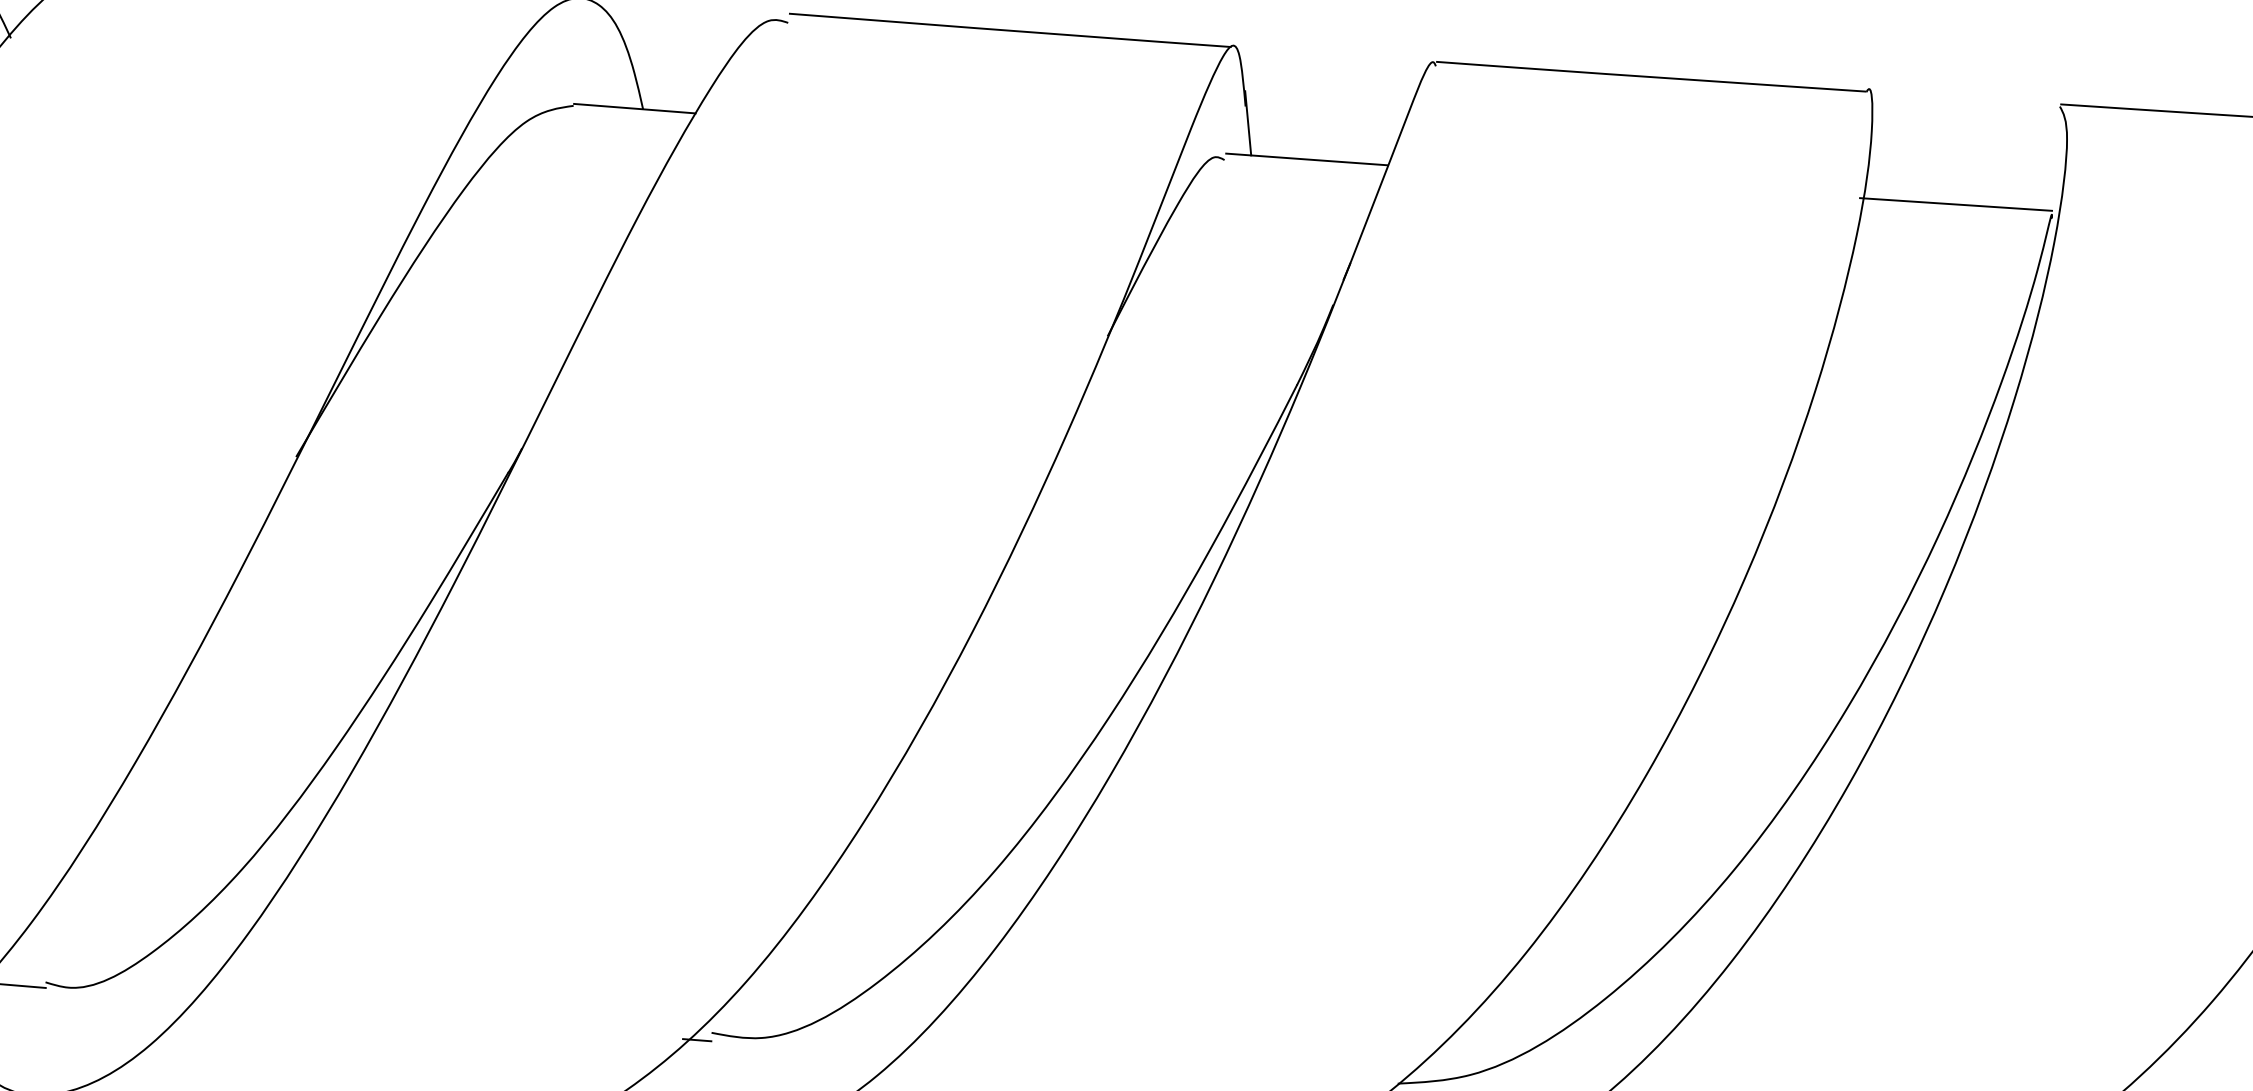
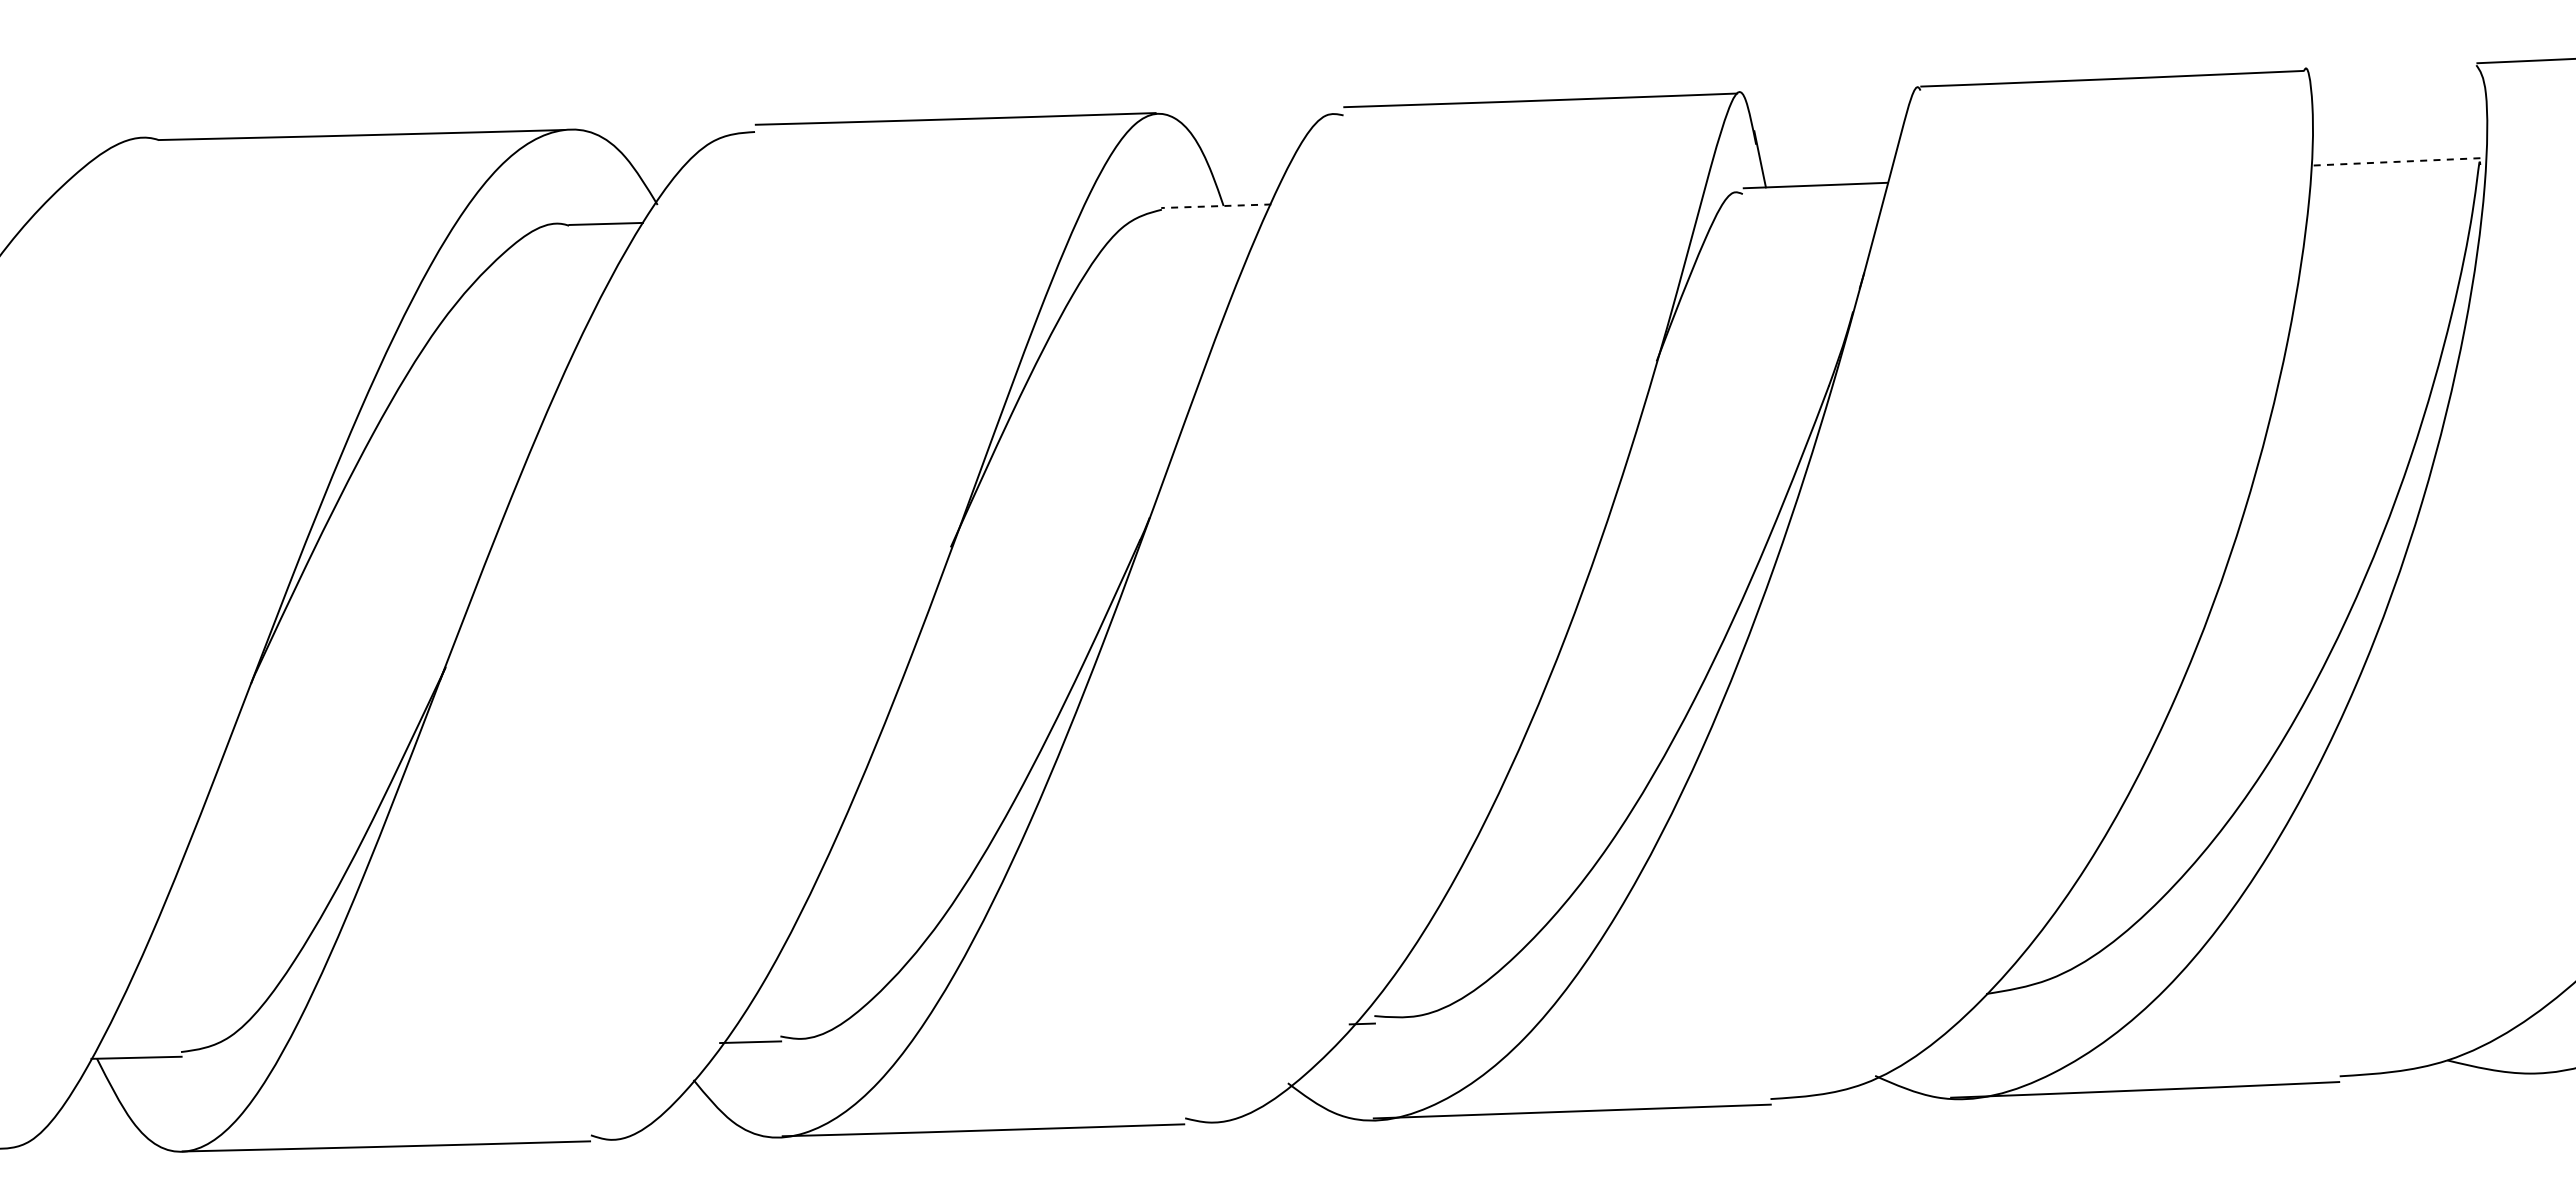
line: (636, 109) -> (1217, 206), solid -> dashed
line: (1956, 203) -> (2394, 161), solid -> dashed

